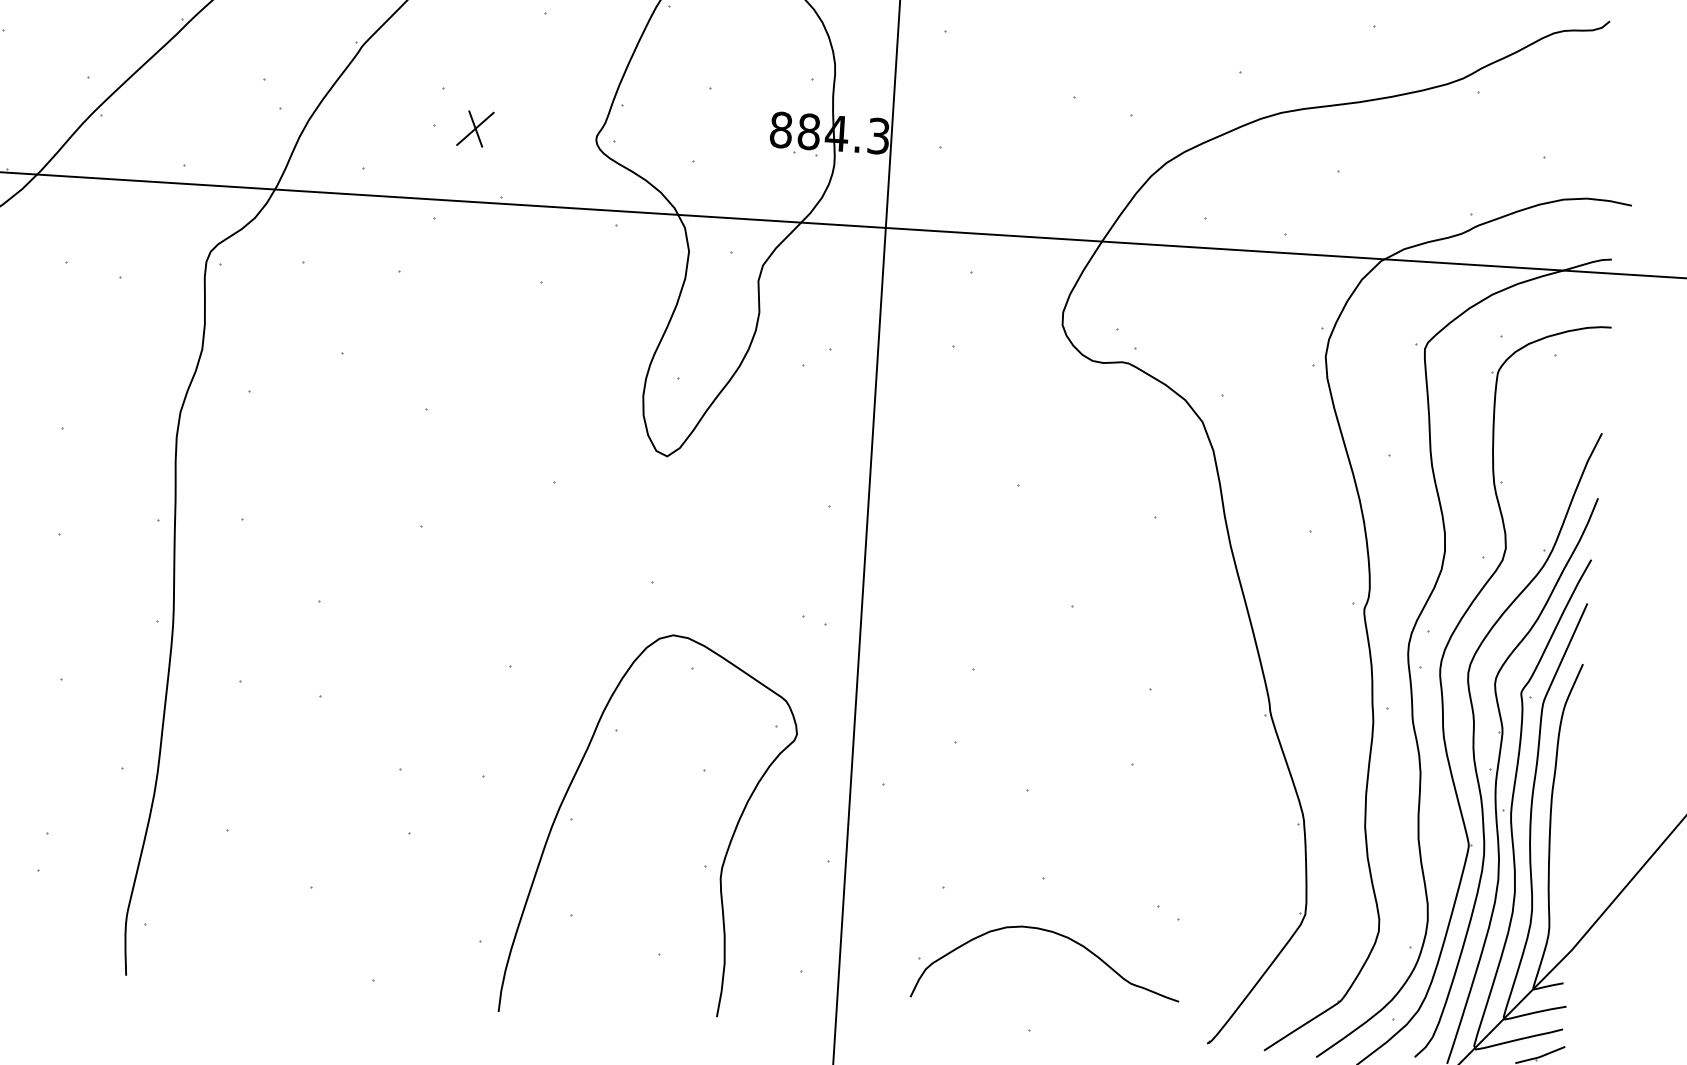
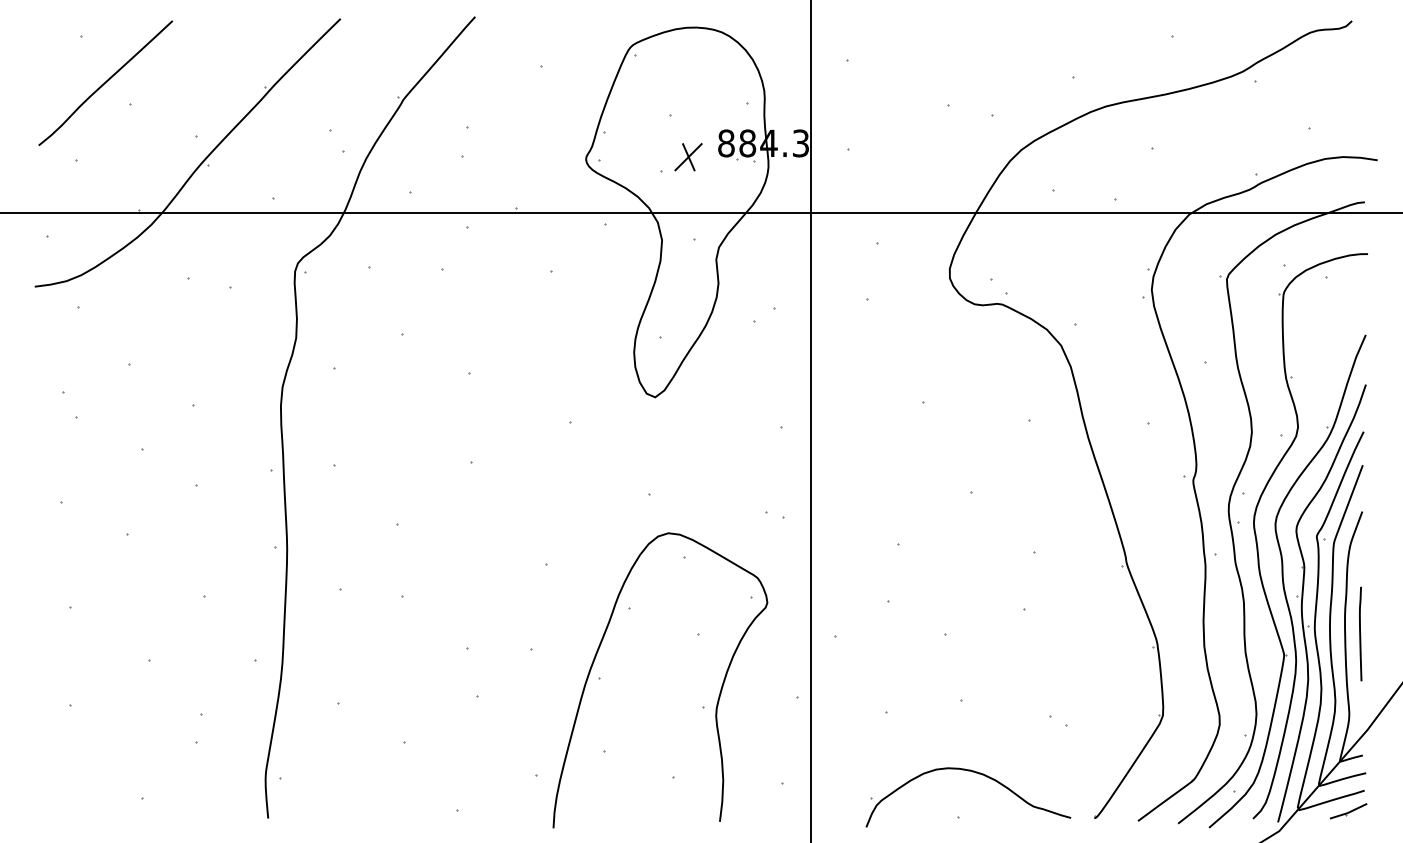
part: (475, 129) -> (688, 157), moved
line: (1570, 823) -> (1360, 633), added
part: (1057, 935) -> (975, 773), moved

